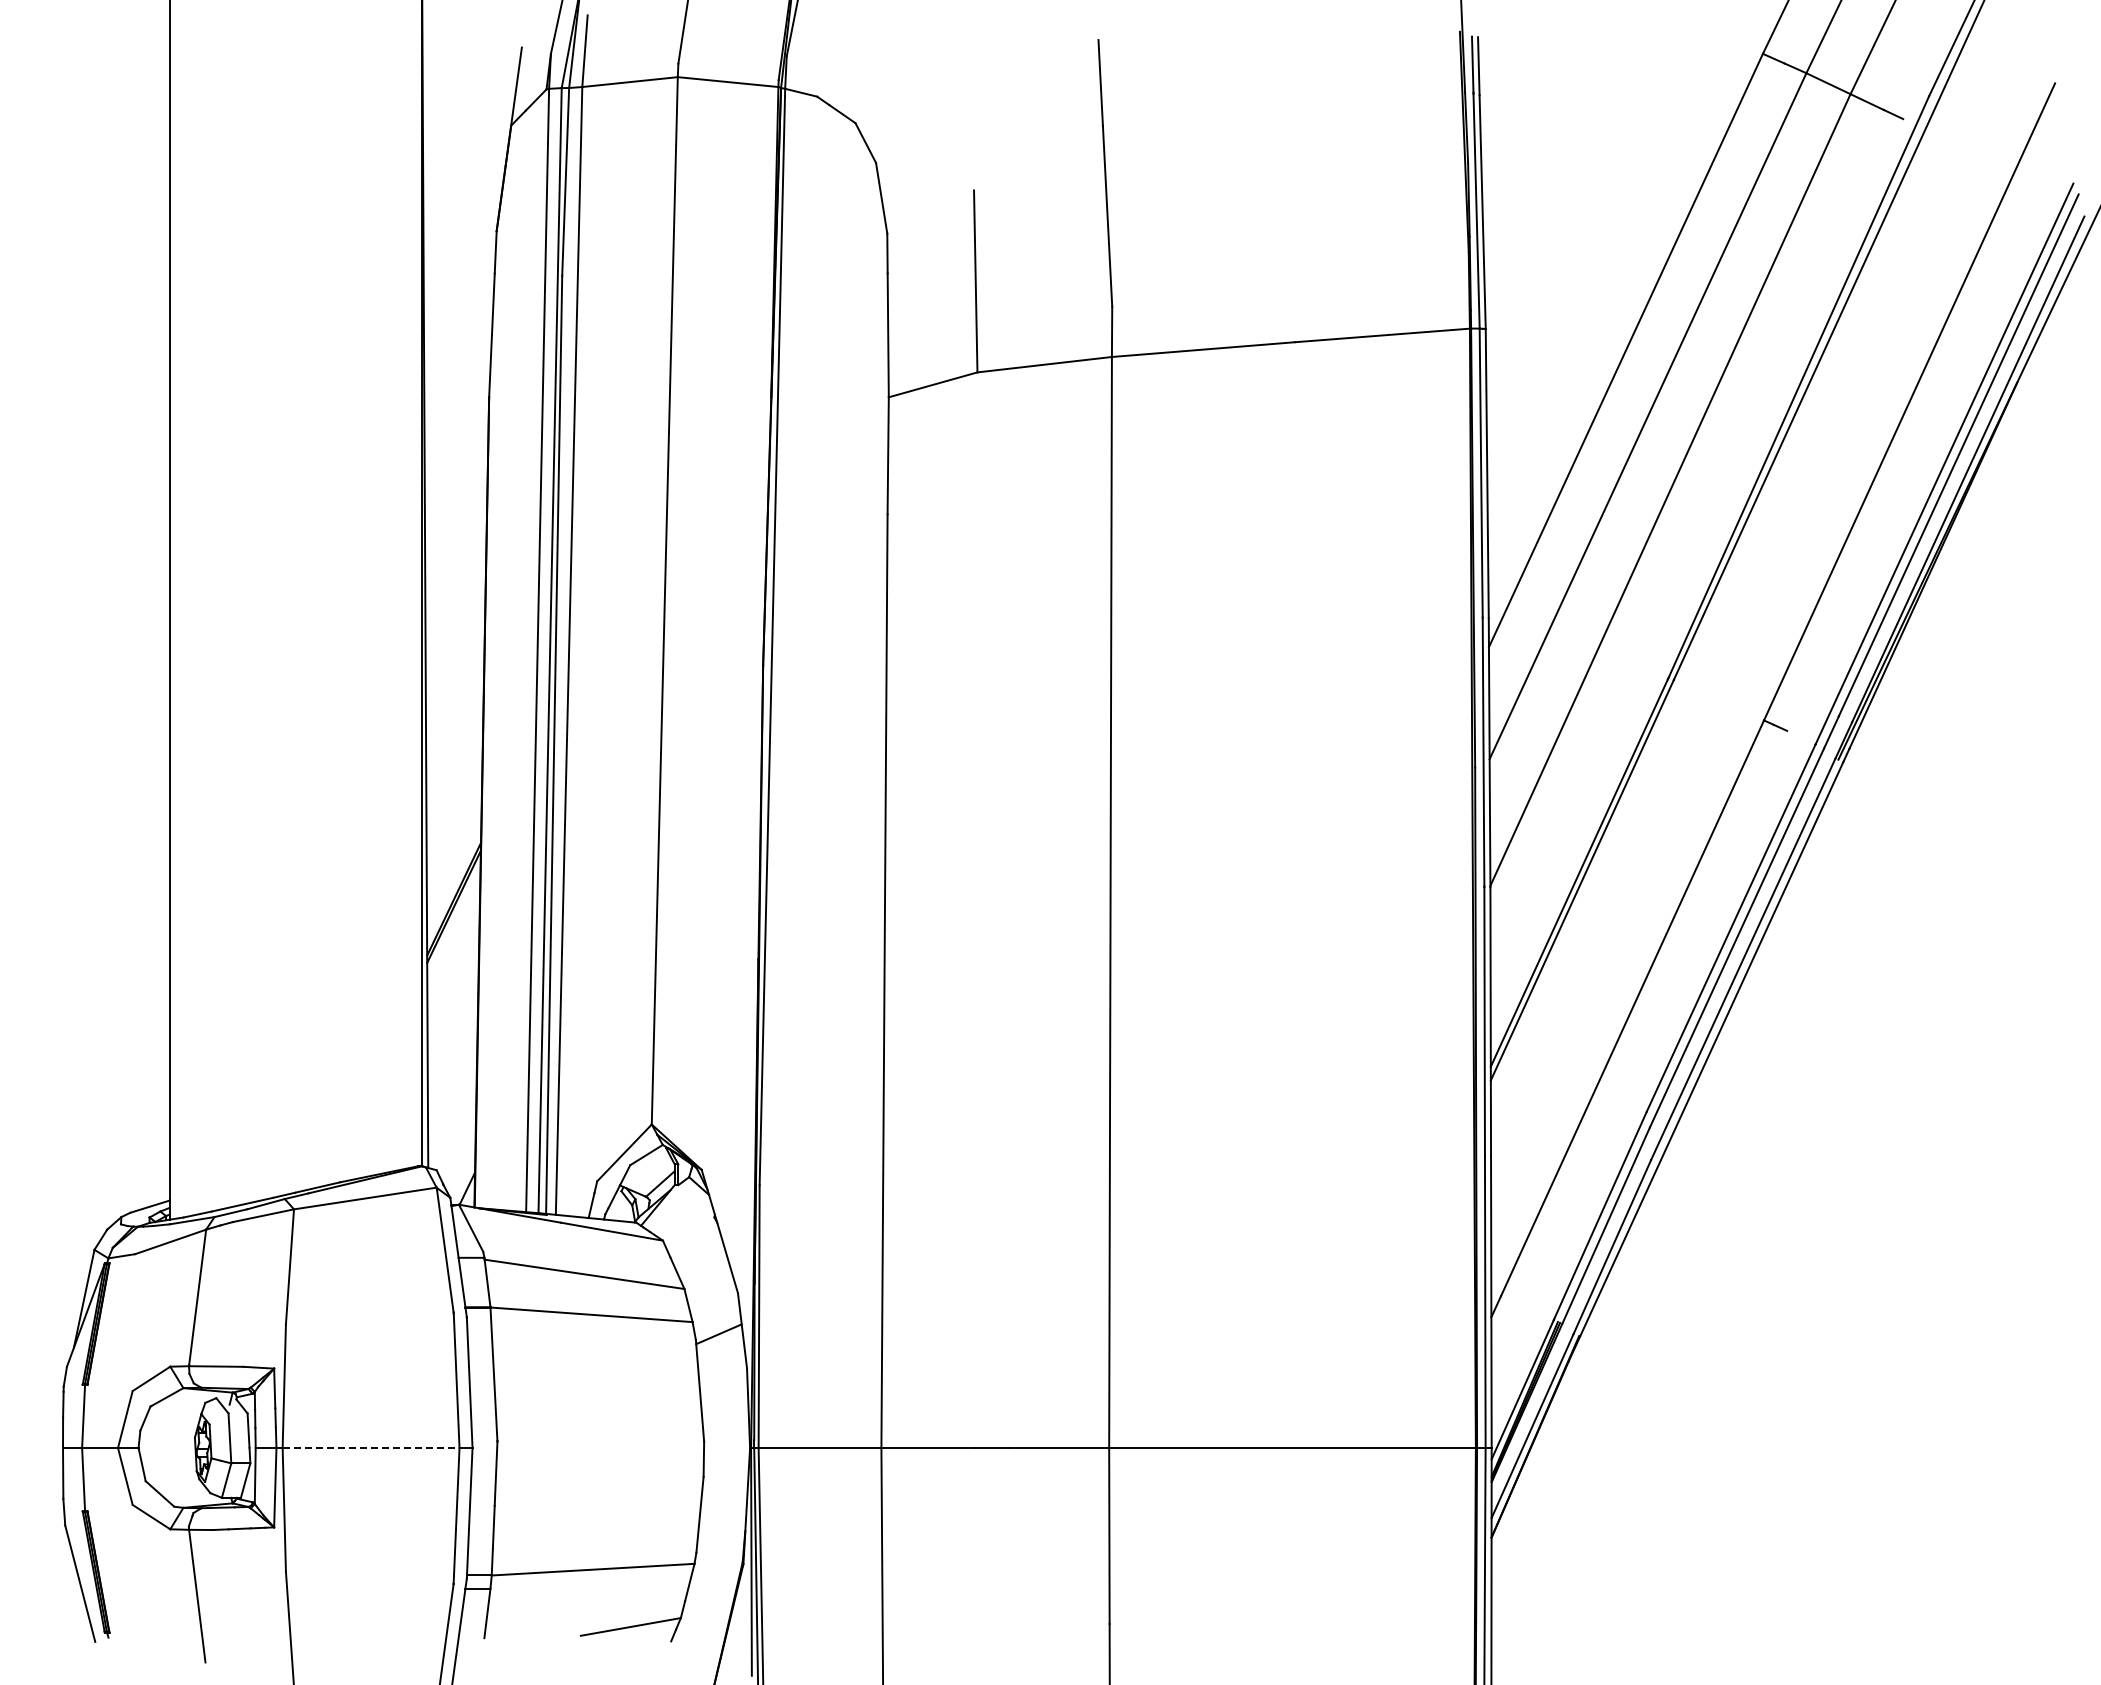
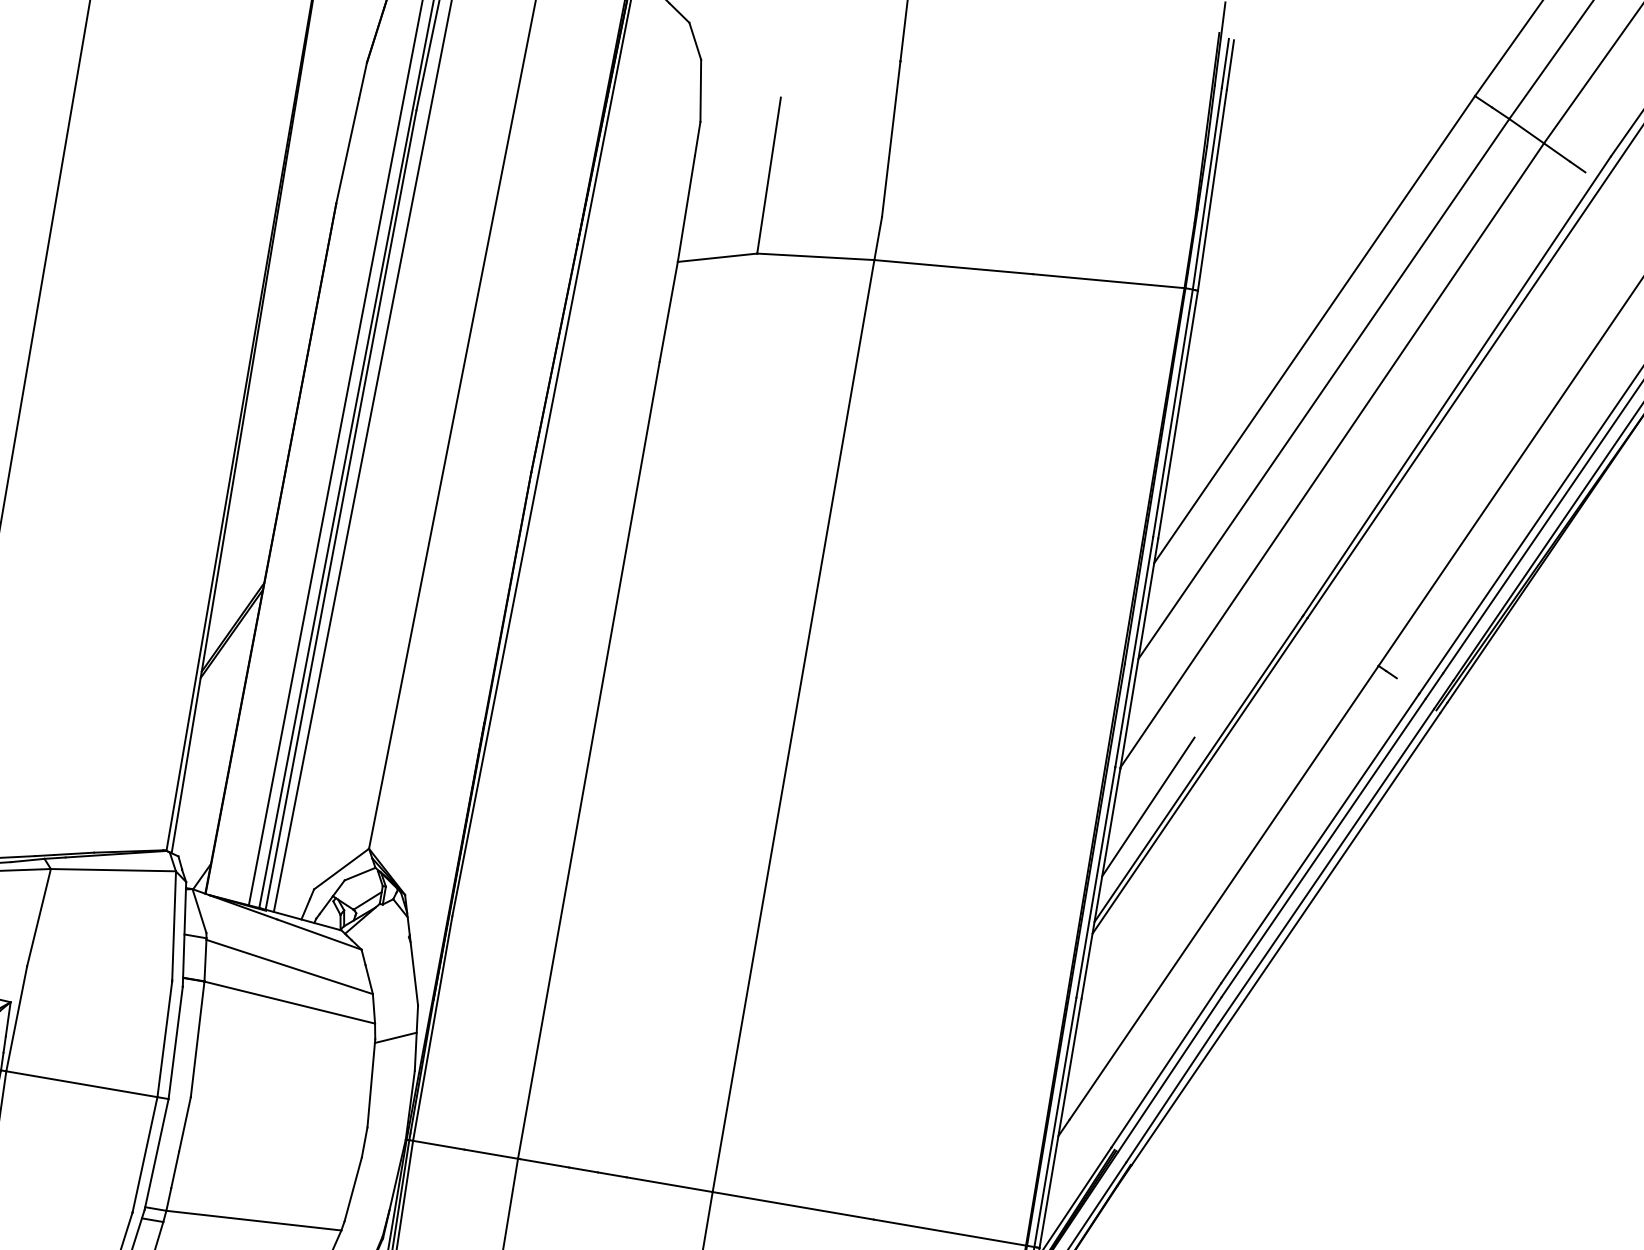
line: (1529, 925) -> (1148, 806), added
line: (371, 1448) -> (82, 1084), dashed -> solid

